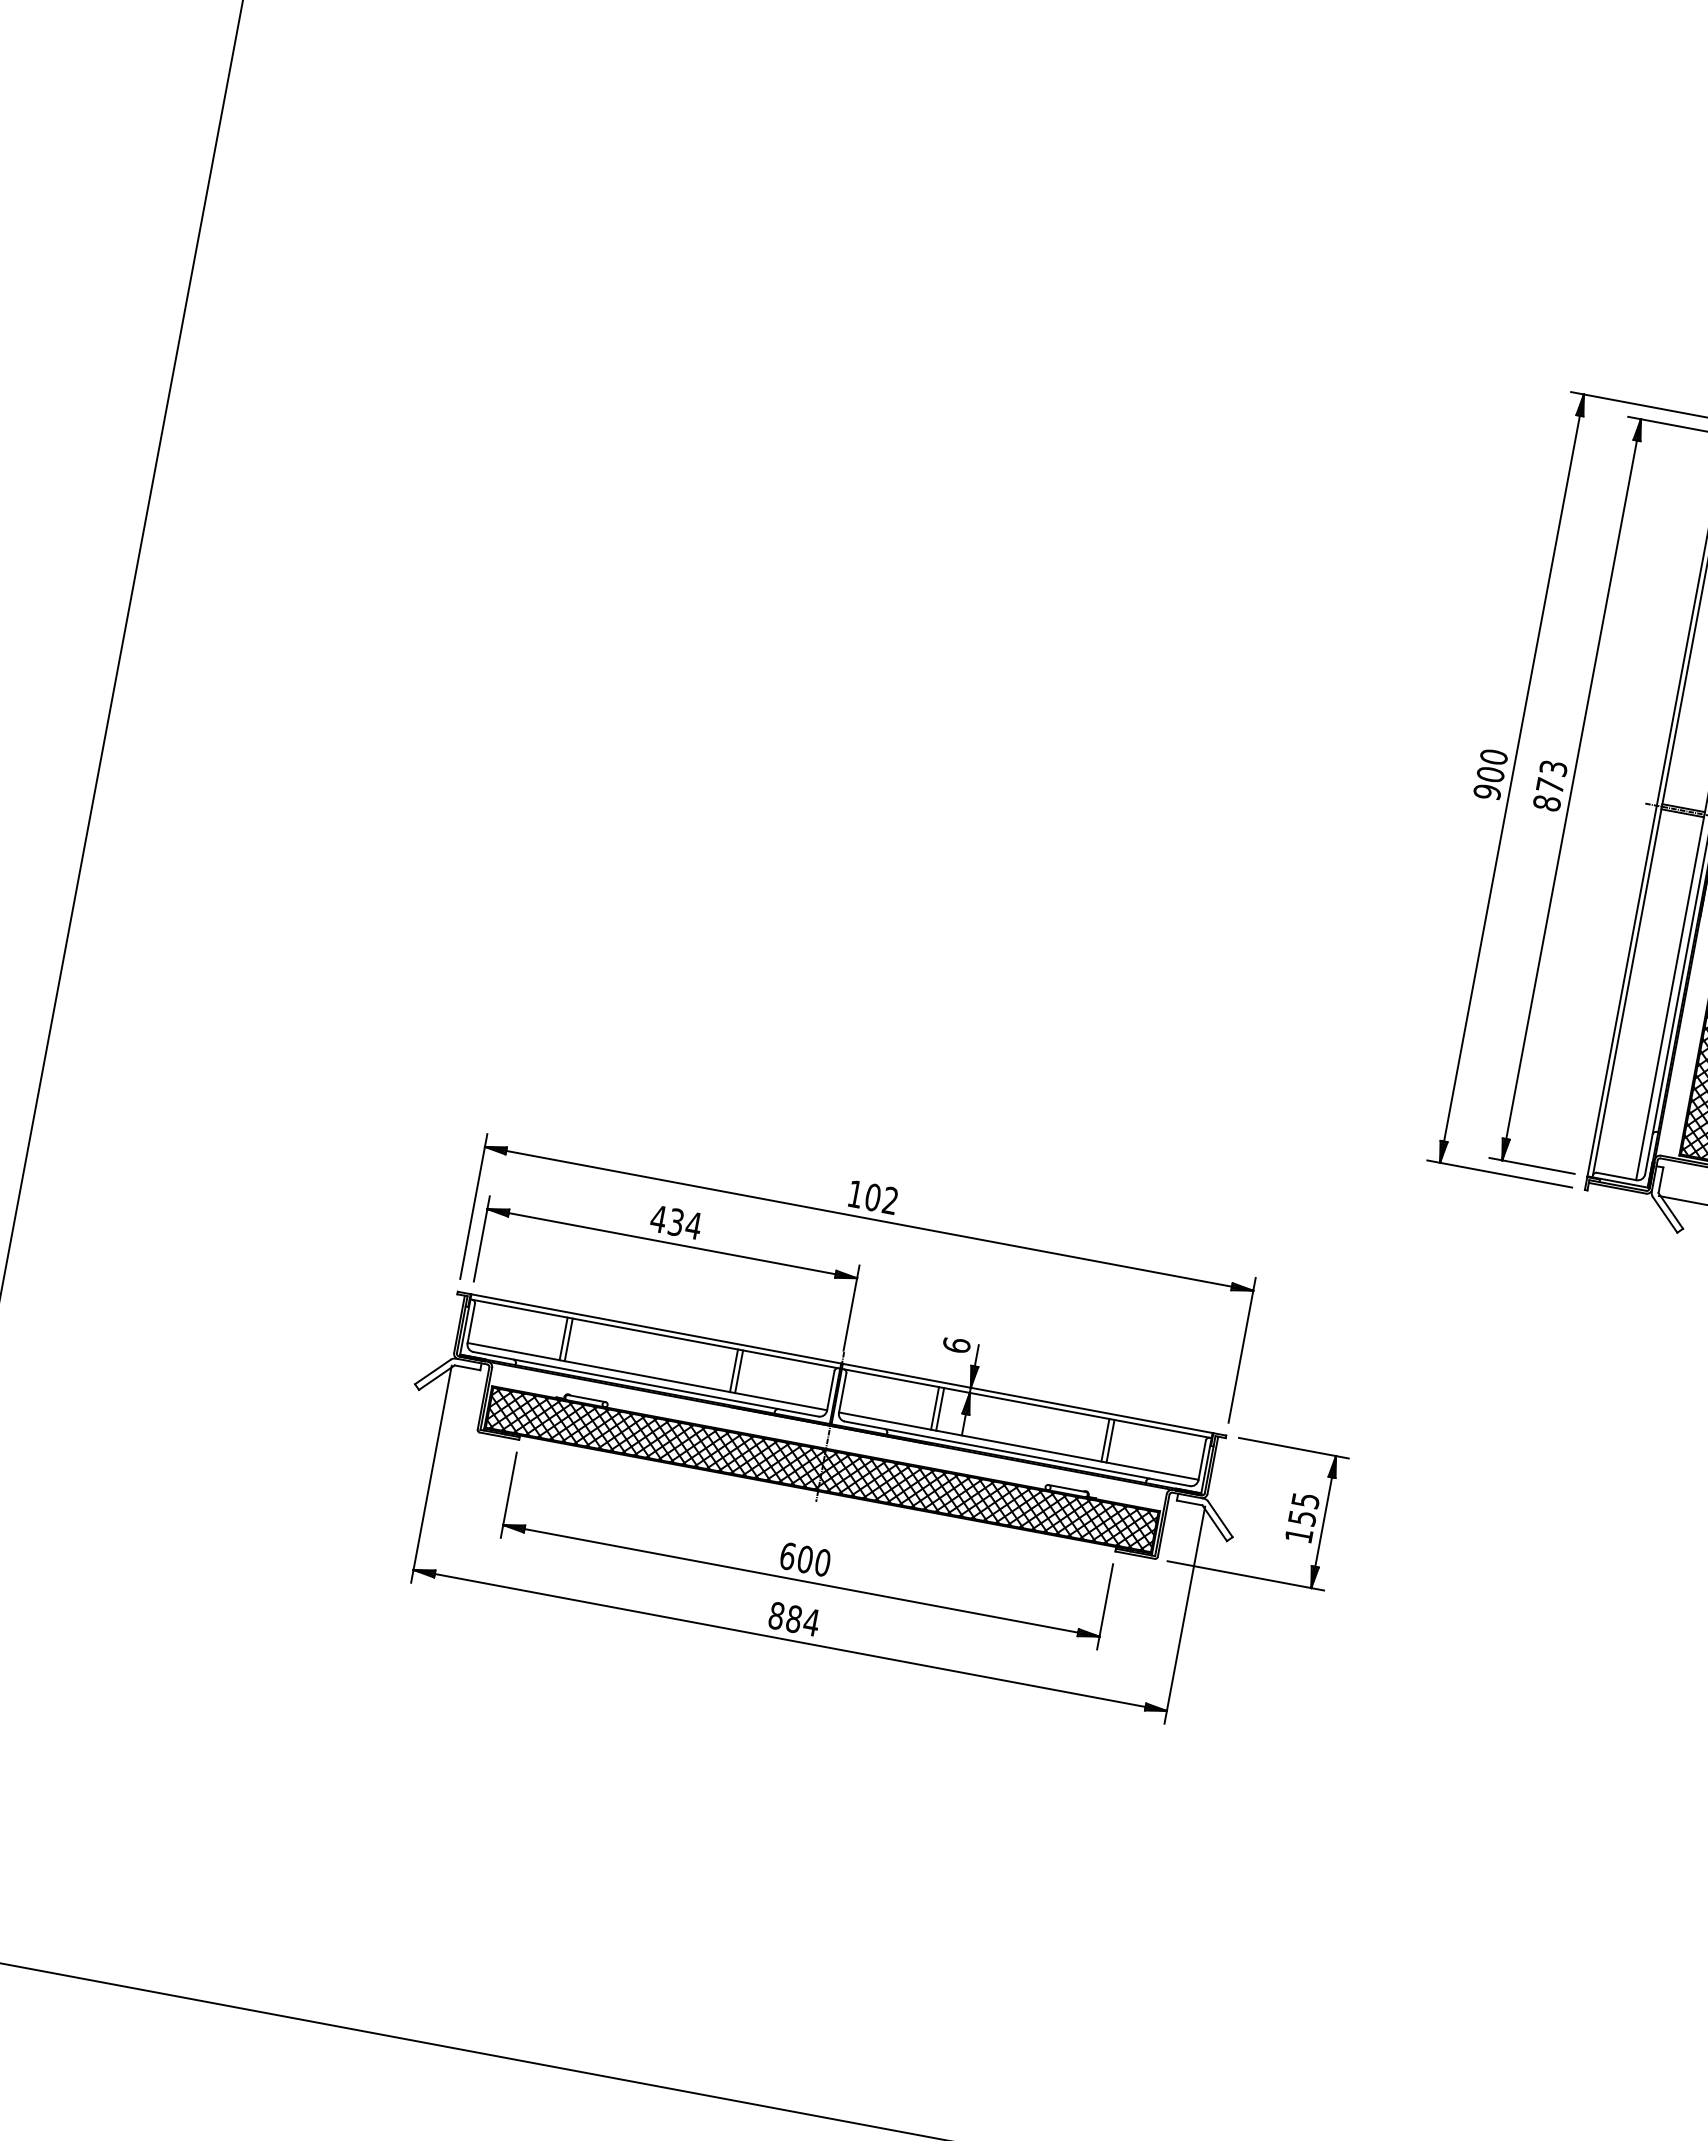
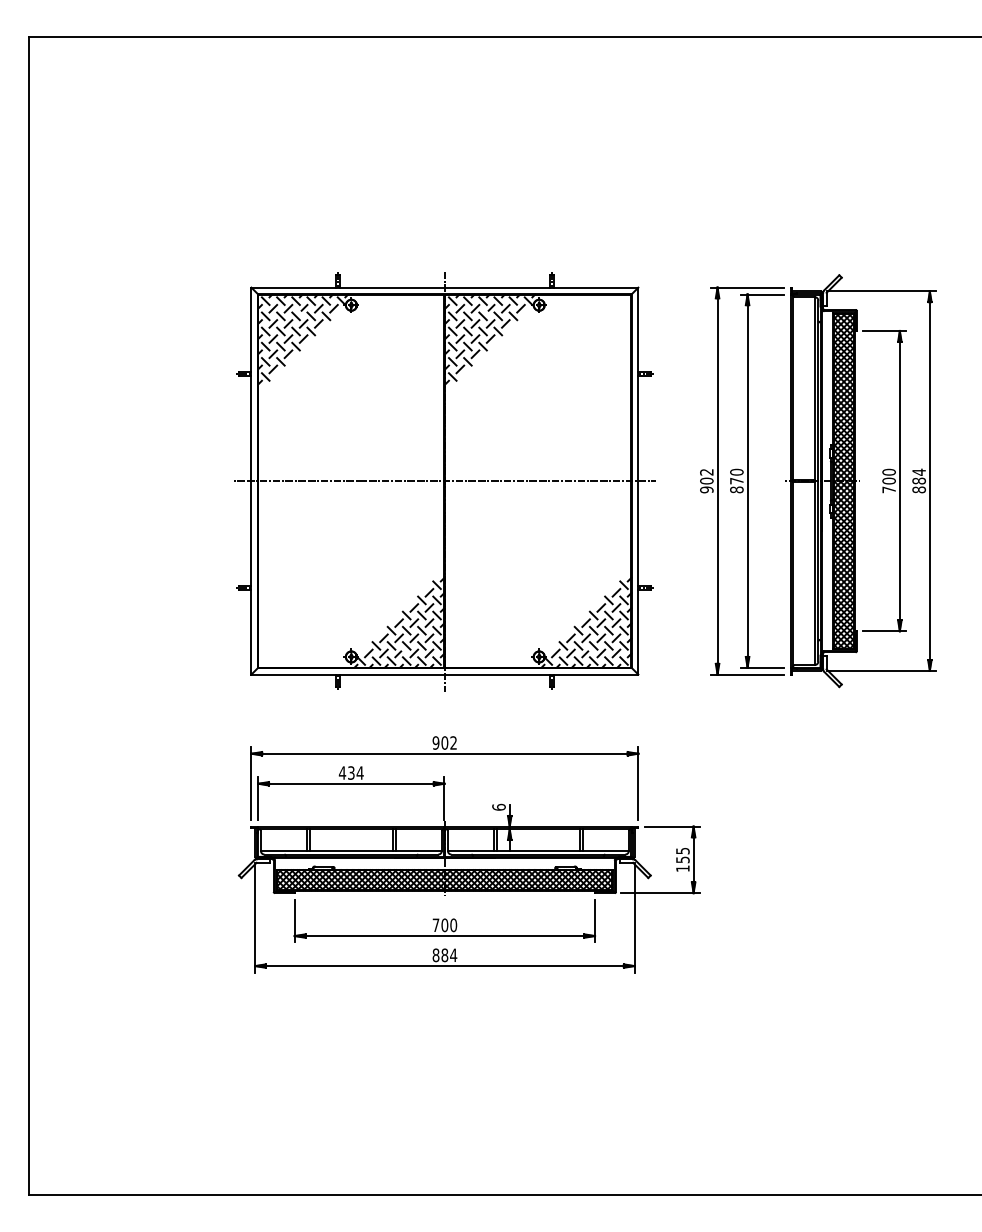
part: (969, 677) -> (444, 481), added
text: (1493, 755) -> (706, 471), 900 -> 902
text: (1553, 766) -> (736, 471), 873 -> 870
text: (854, 1192) -> (435, 742), 102 -> 902
text: (786, 1556) -> (435, 925), 600 -> 700

